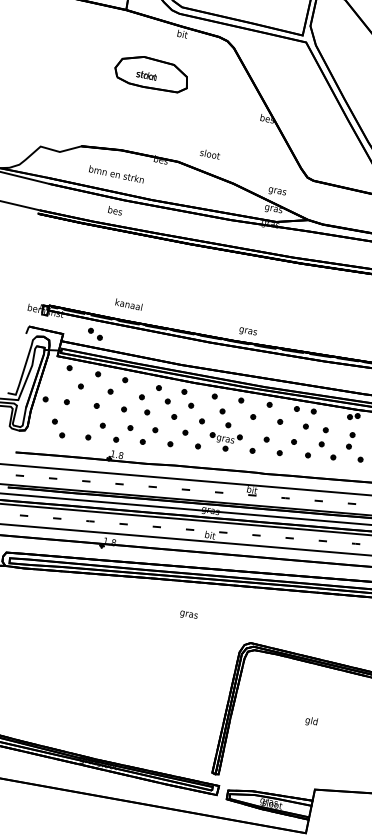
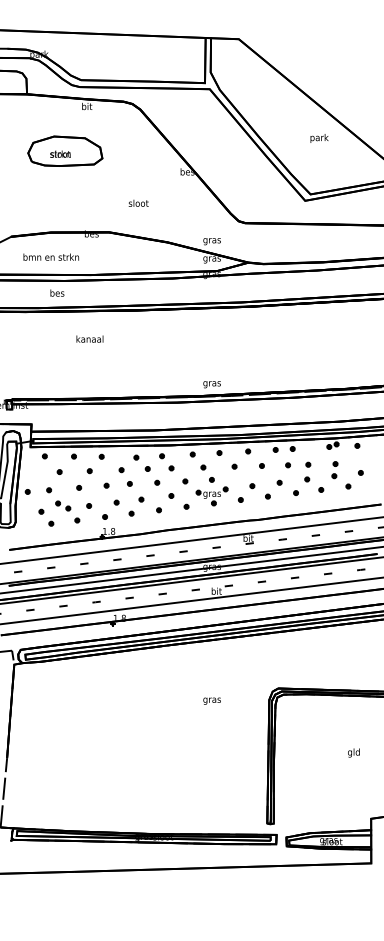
text: (210, 153) -> (138, 202), moved
text: (128, 303) -> (89, 338), moved
part: (95, 333) -> (63, 505), moved
text: (188, 614) -> (211, 700), moved

